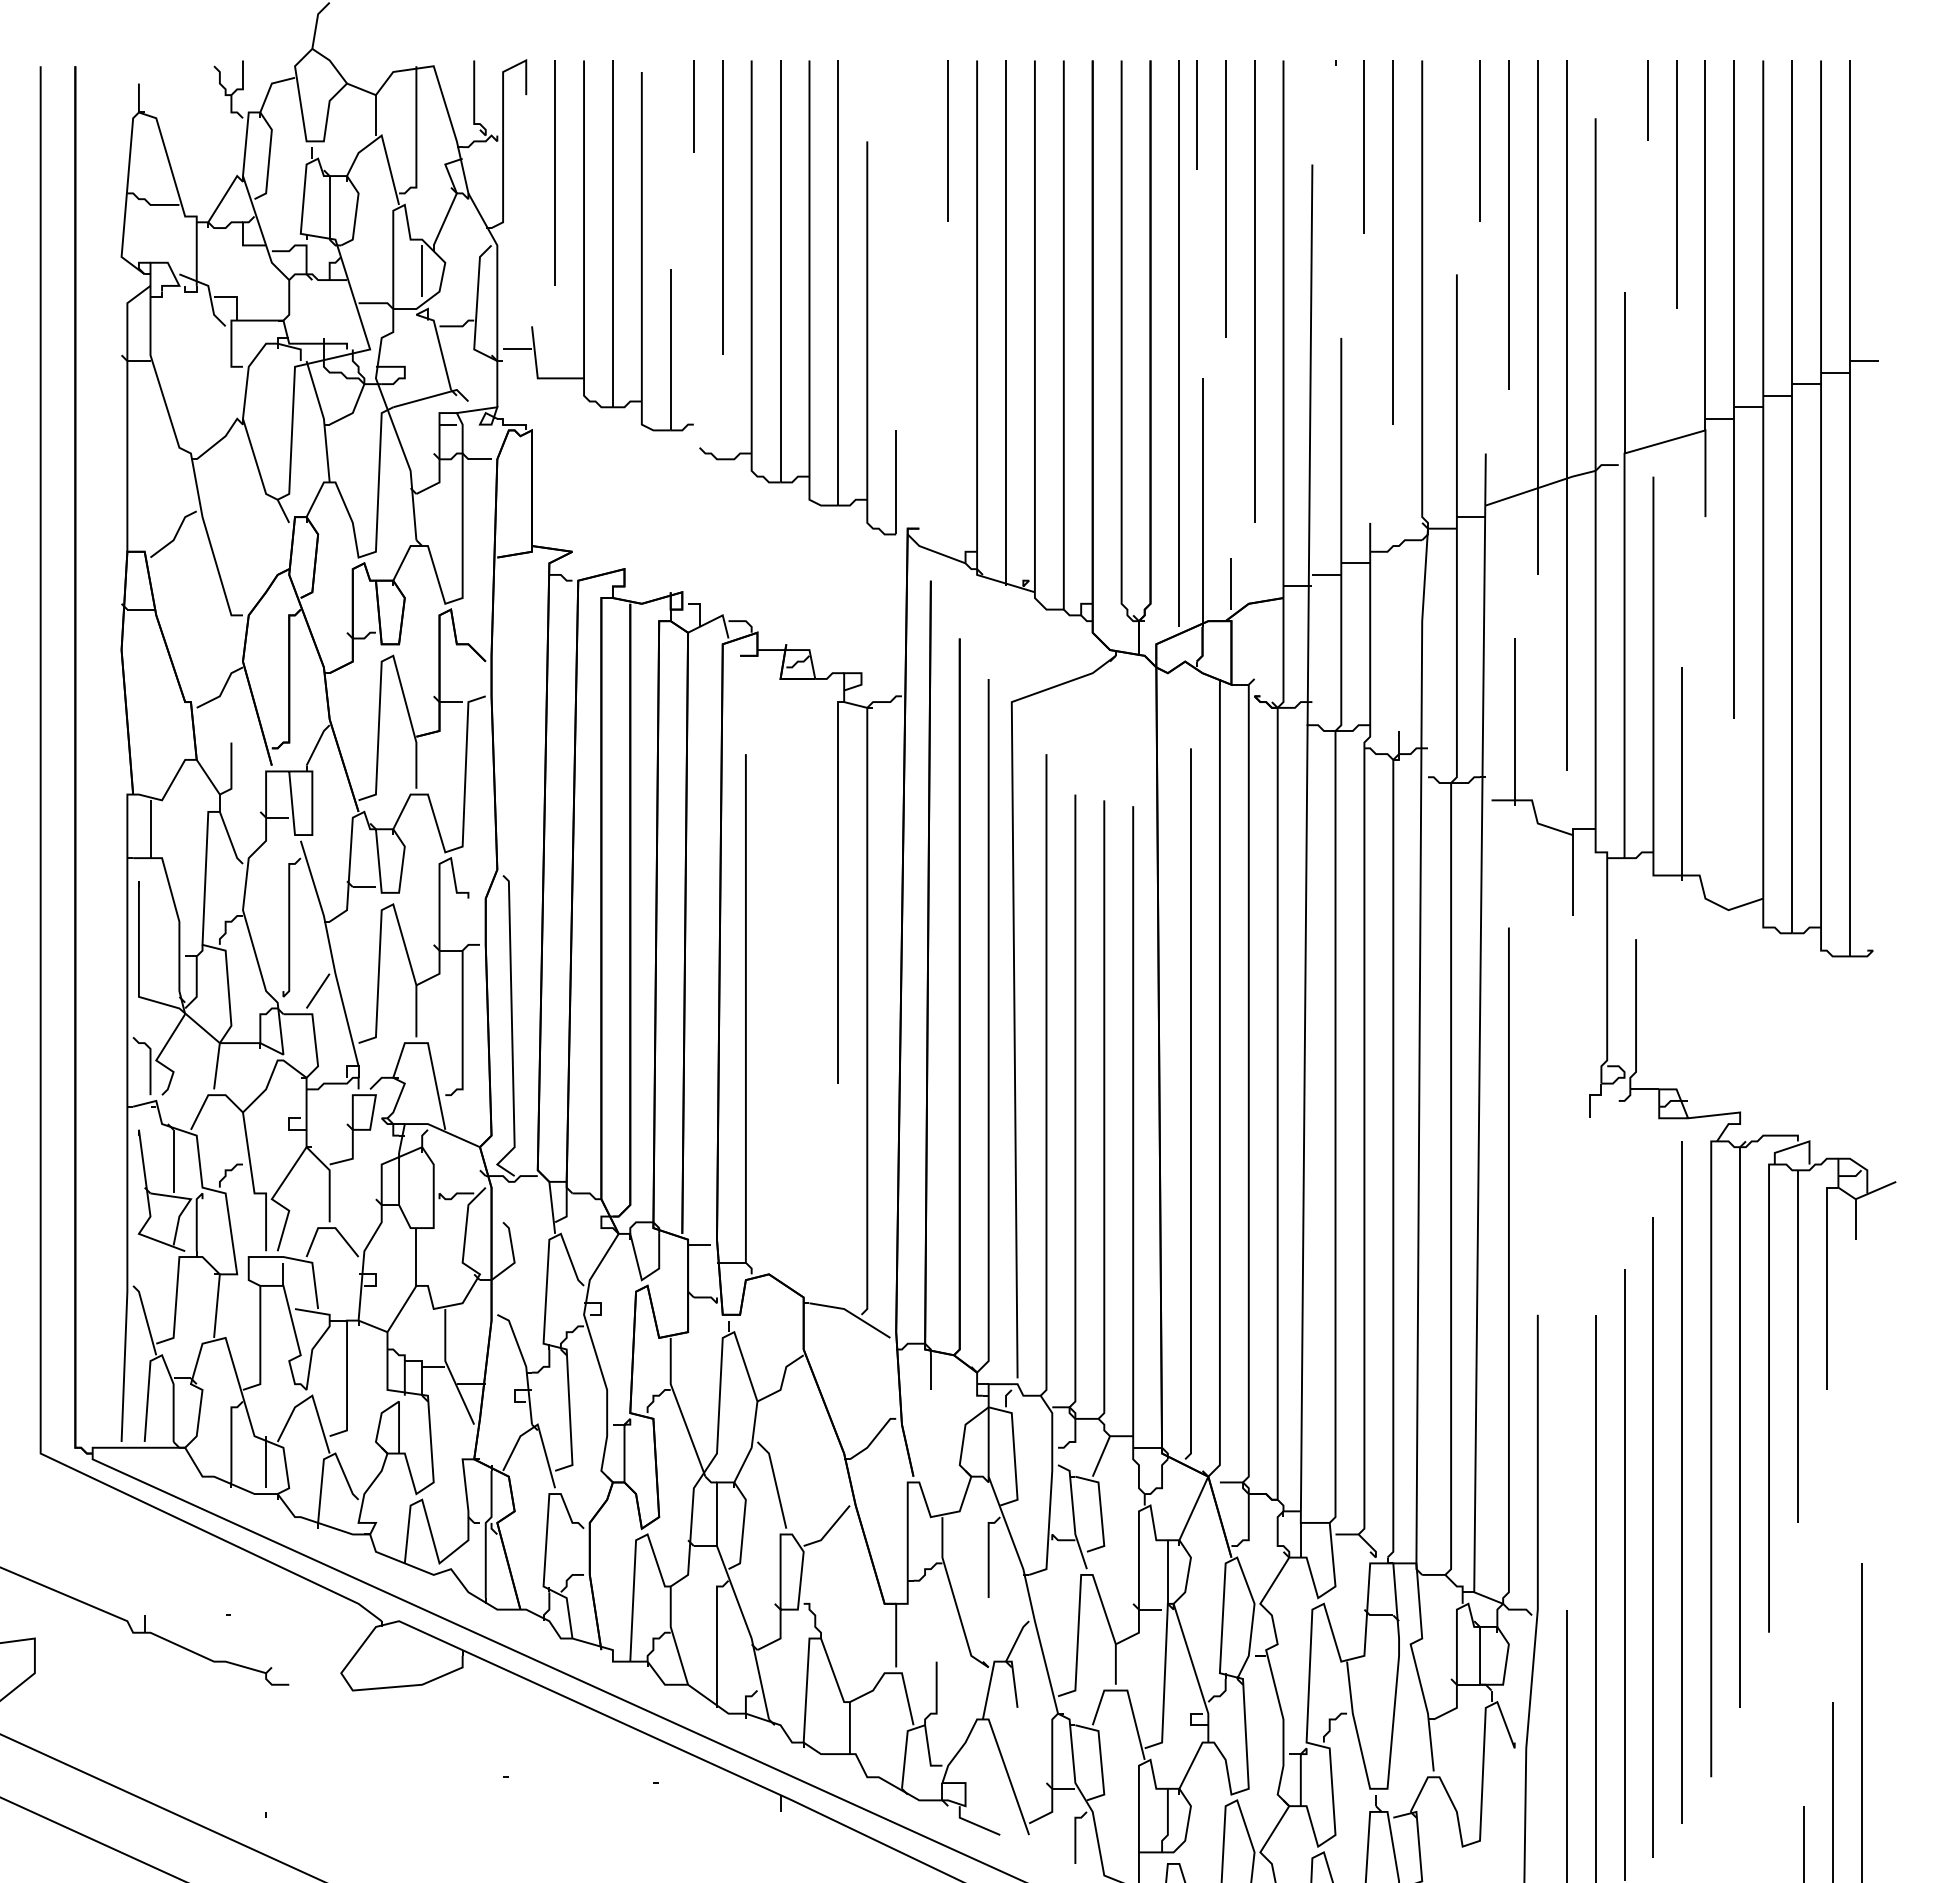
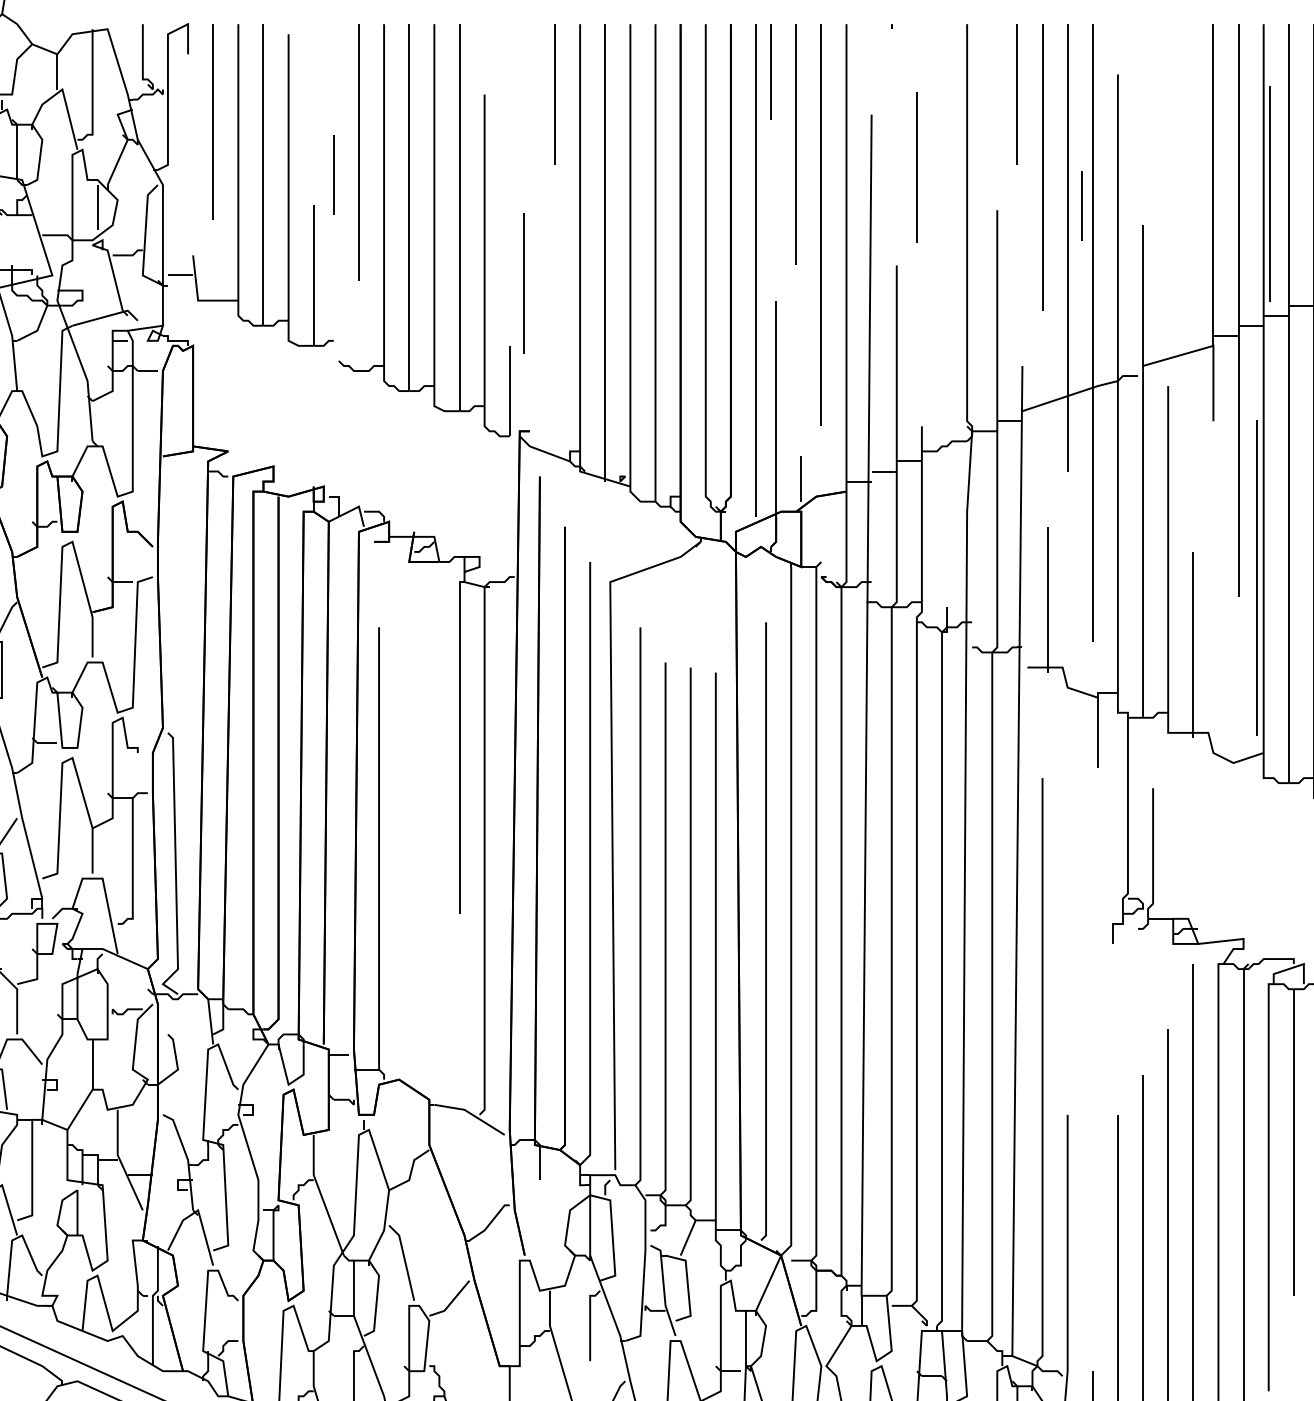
line: (1647, 100) -> (1082, 205), moved
line: (693, 106) -> (333, 174), moved
line: (1363, 146) -> (916, 166), moved
line: (1676, 184) -> (1269, 193), moved
line: (1392, 242) -> (1256, 578), moved
line: (912, 357) -> (523, 282), added

